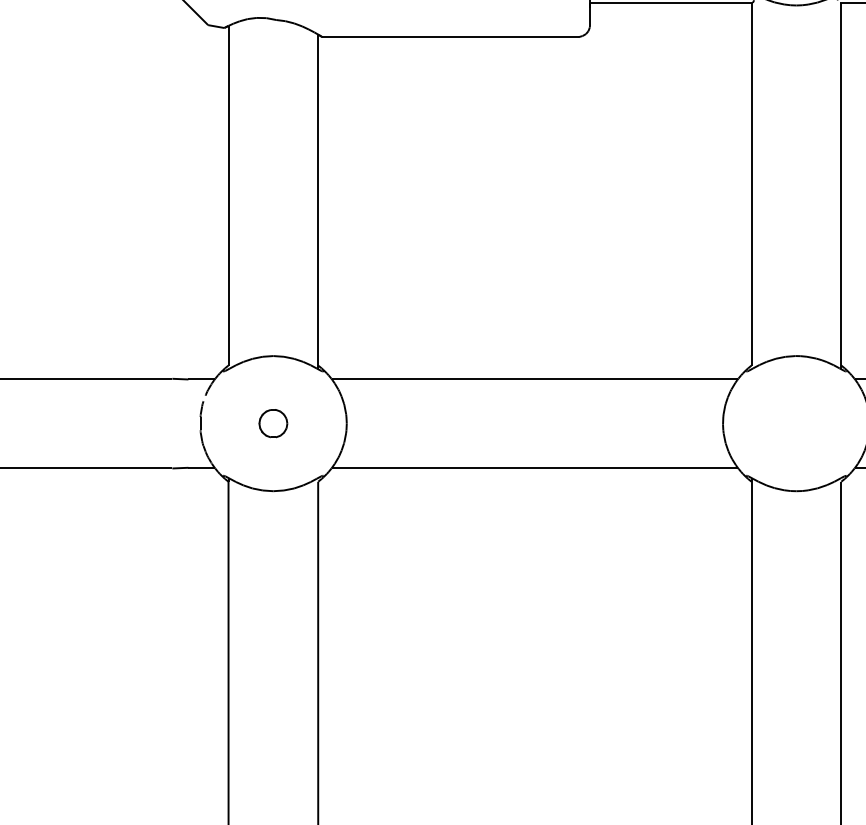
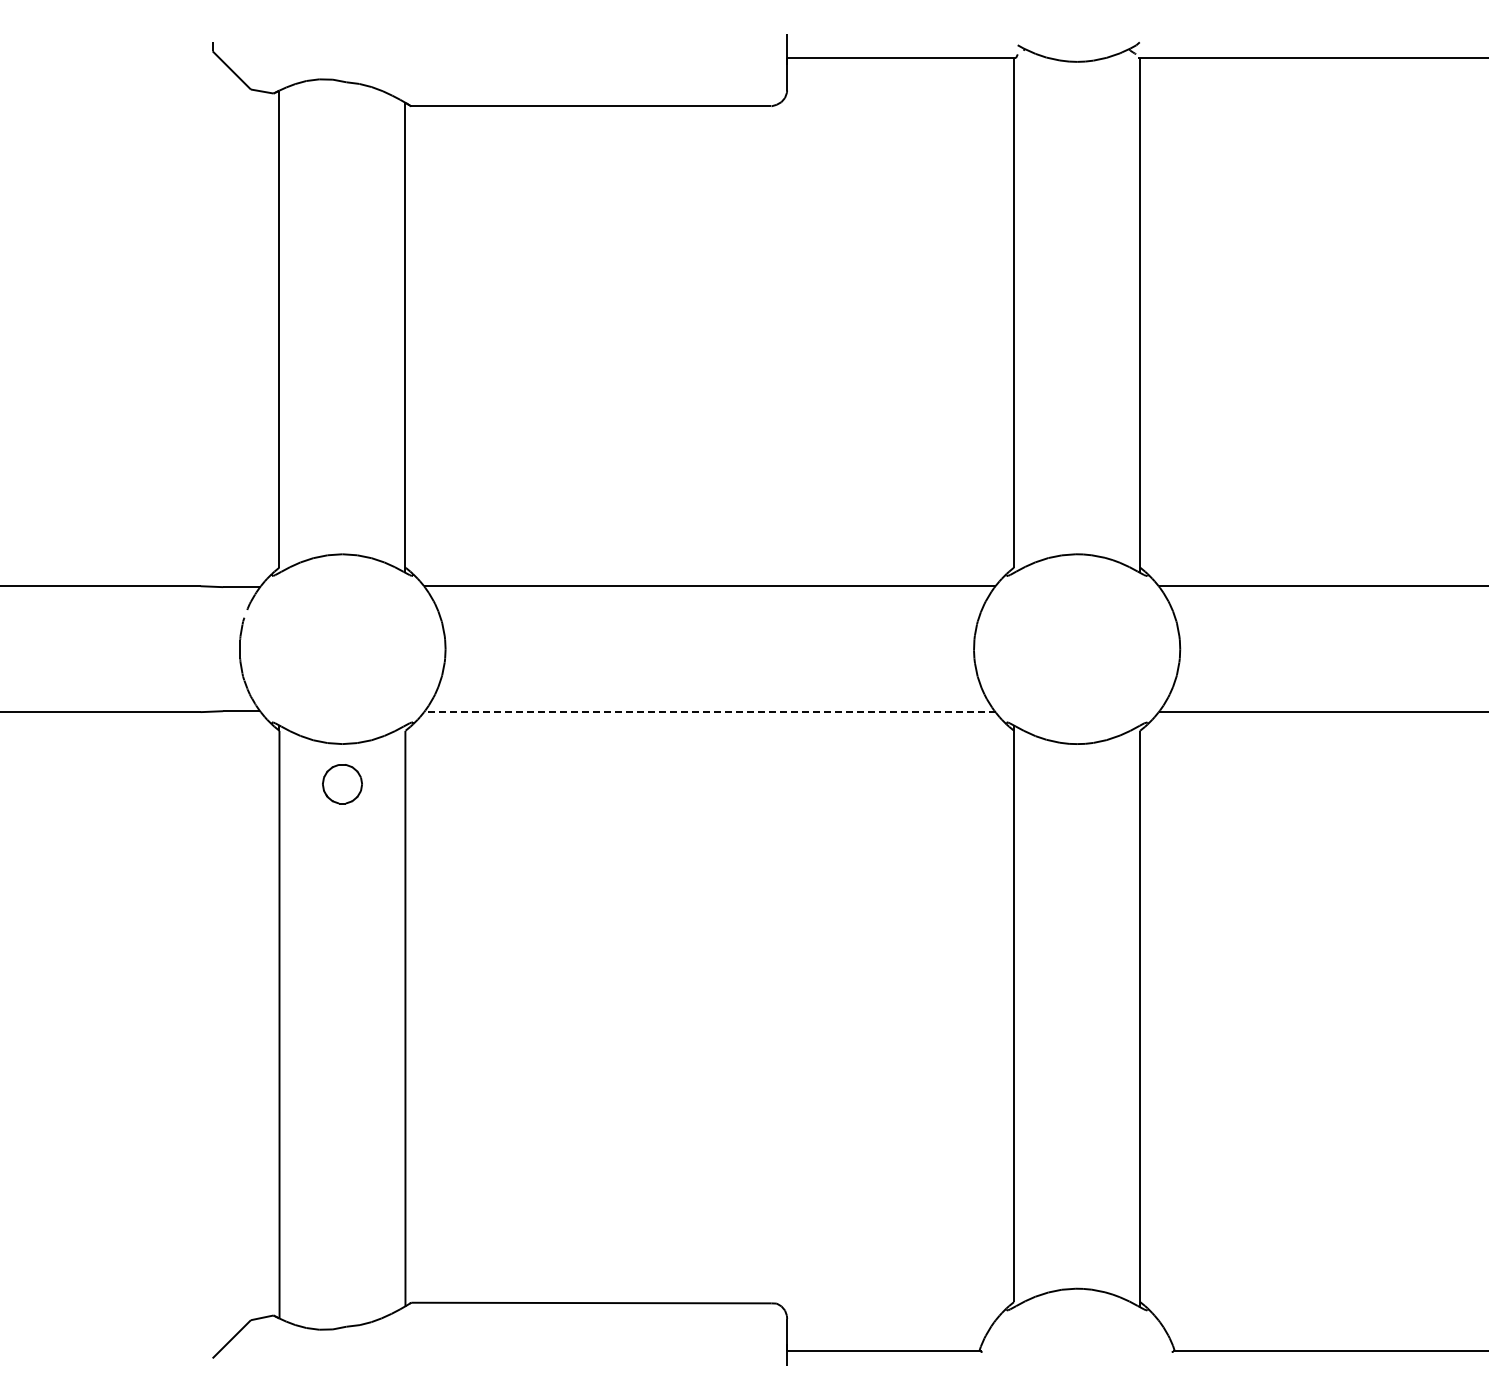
part: (273, 423) -> (342, 784), moved
line: (534, 468) -> (709, 712), solid -> dashed

